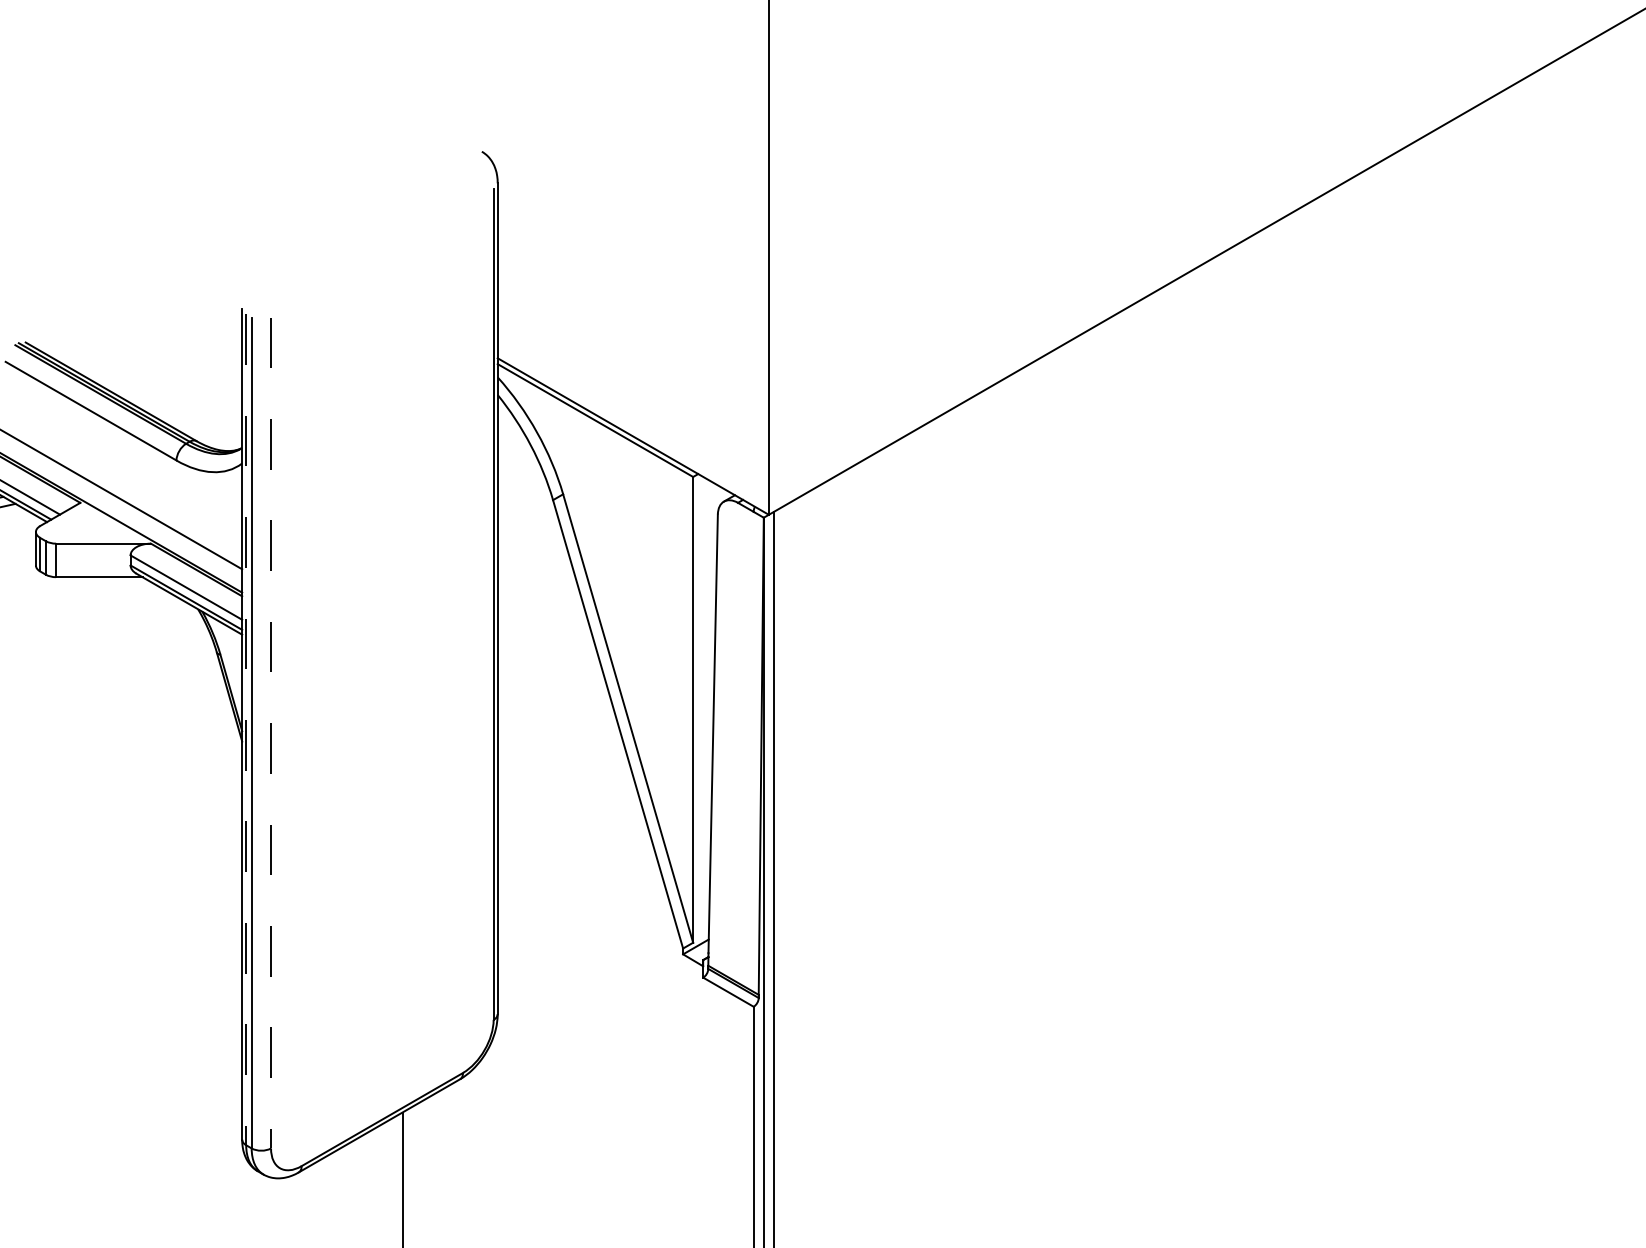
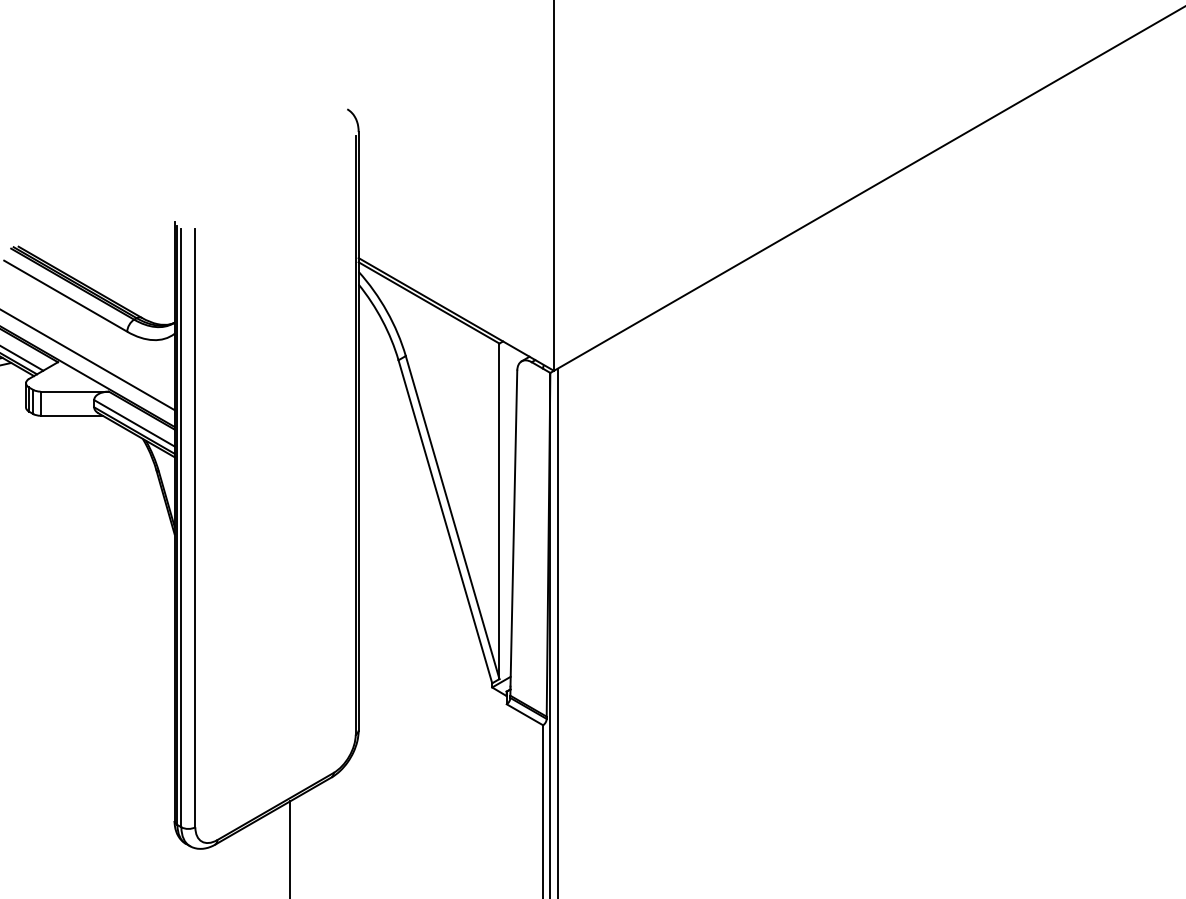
line: (246, 730) -> (177, 526), dashed -> solid
line: (271, 733) -> (195, 528), dashed -> solid

